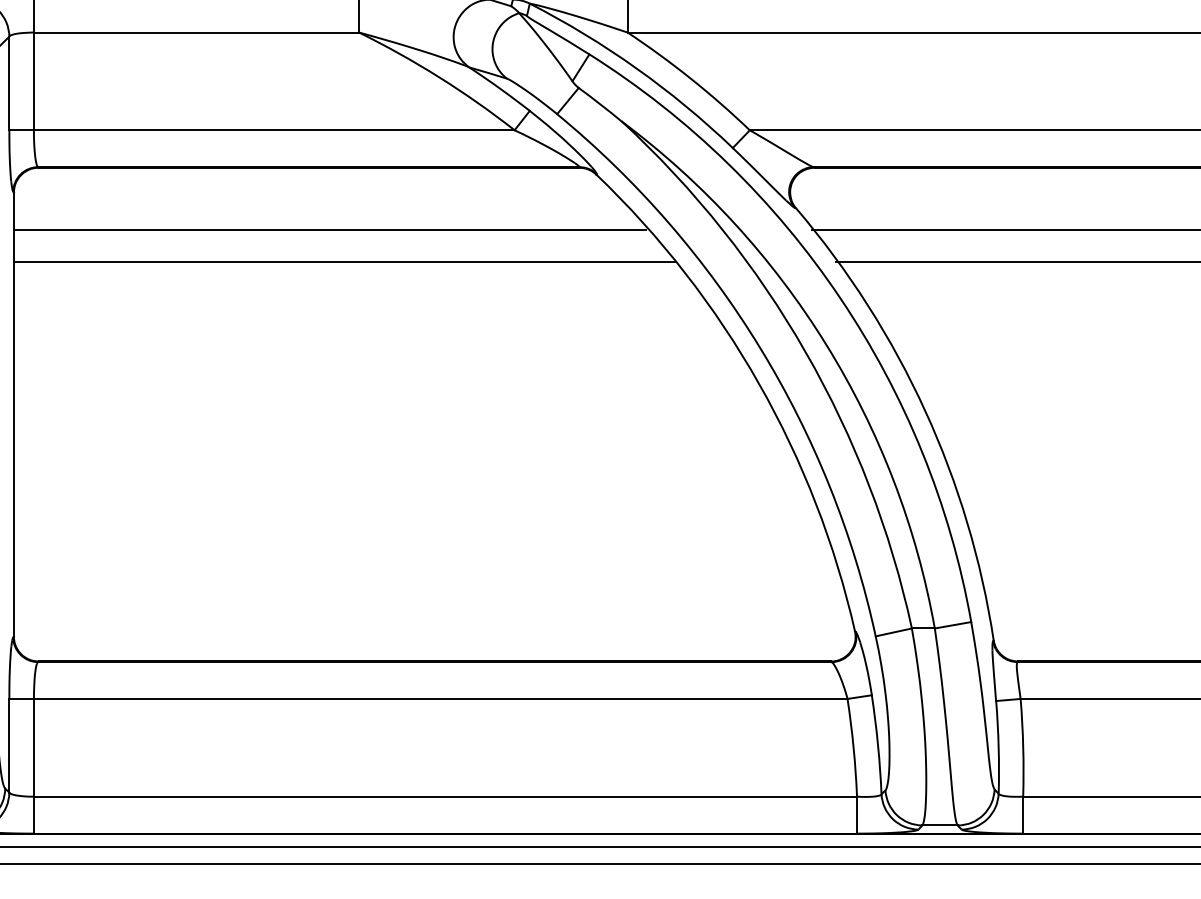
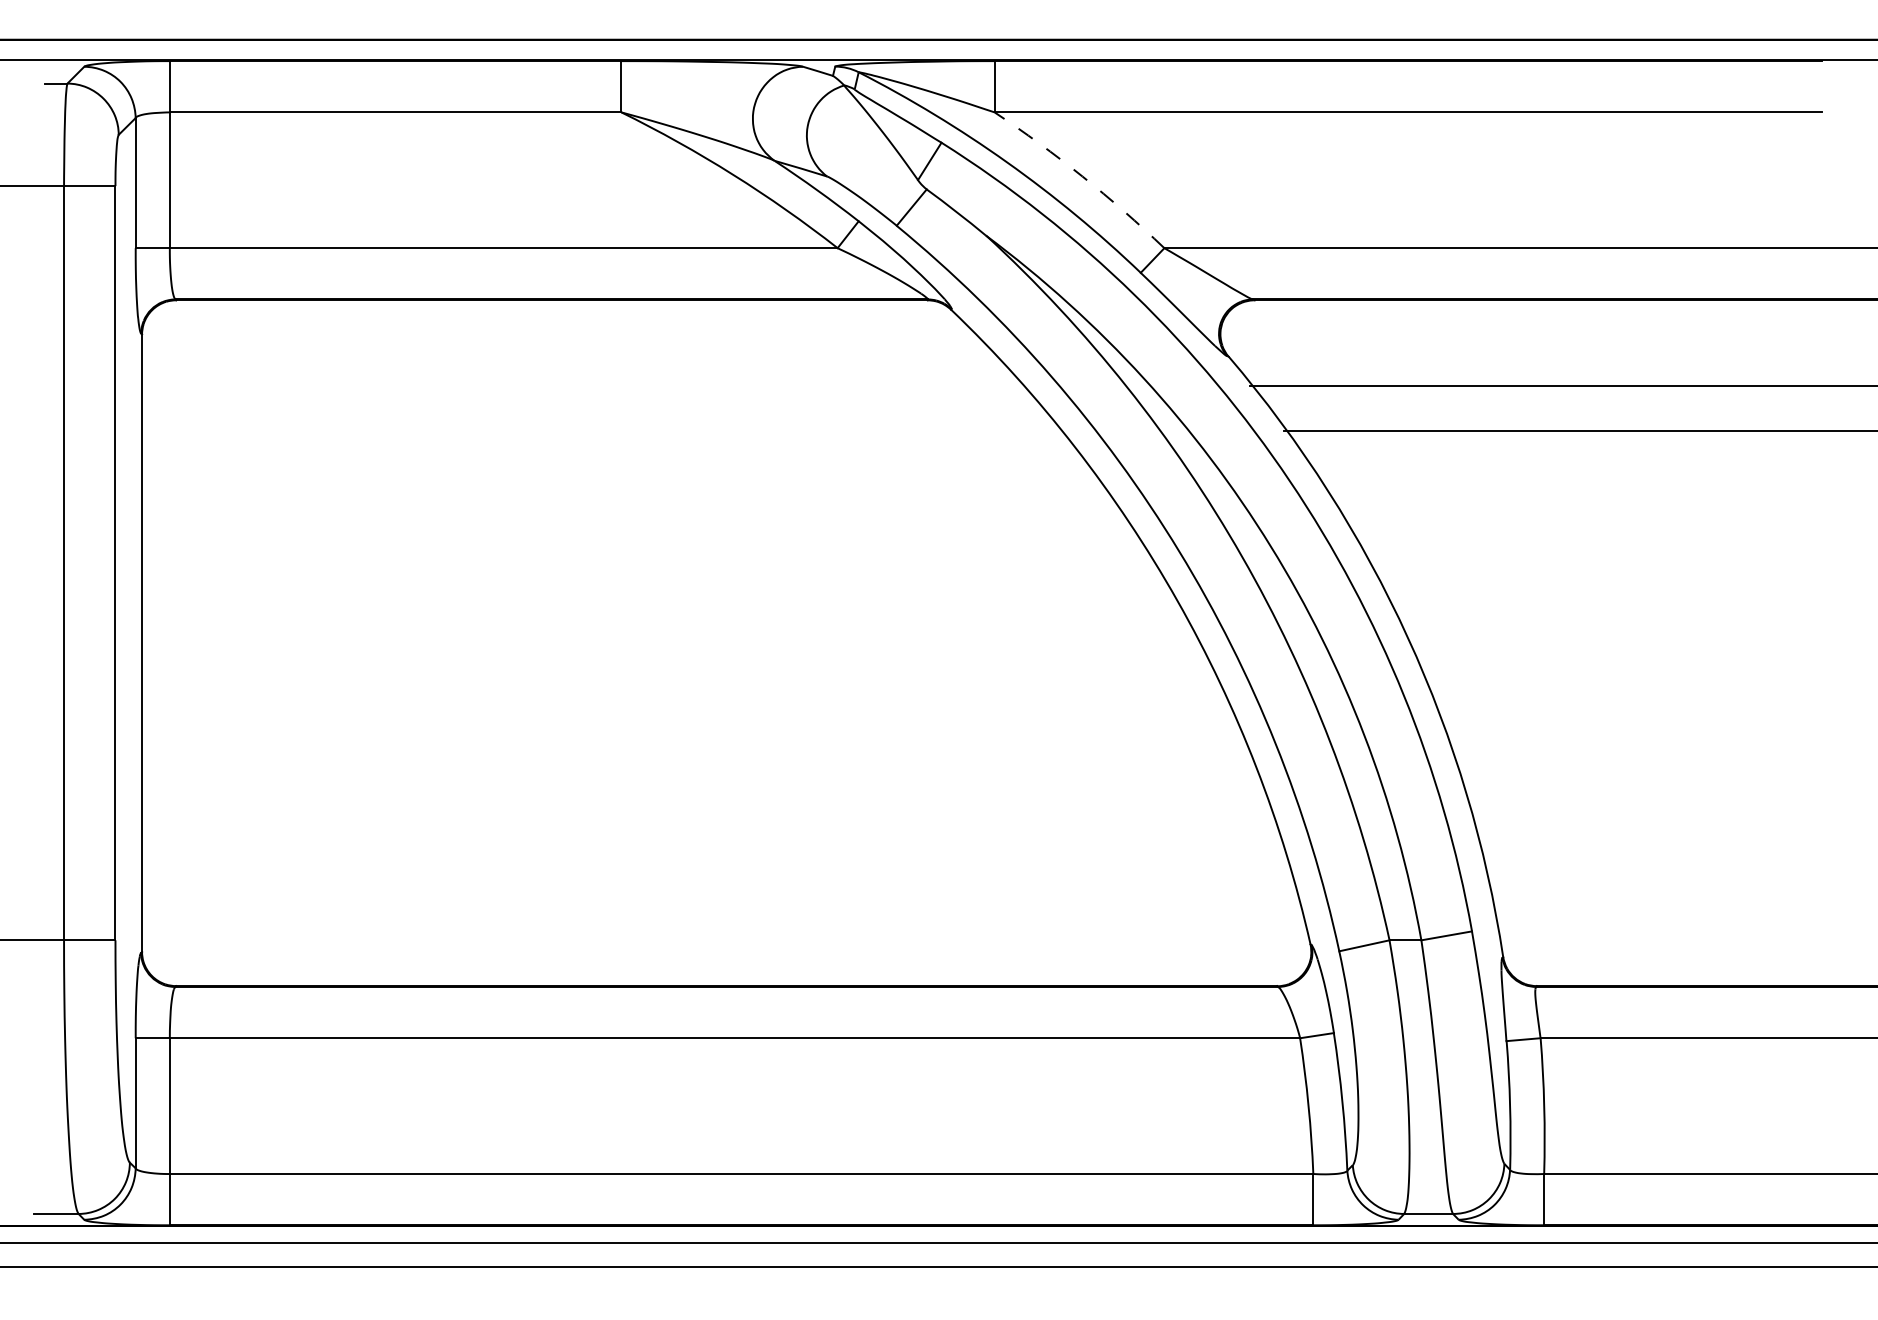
arc: (690, 78) -> (1082, 176), solid -> dashed
line: (329, 229) -> (580, 386), removed
line: (344, 262) -> (601, 431), removed

